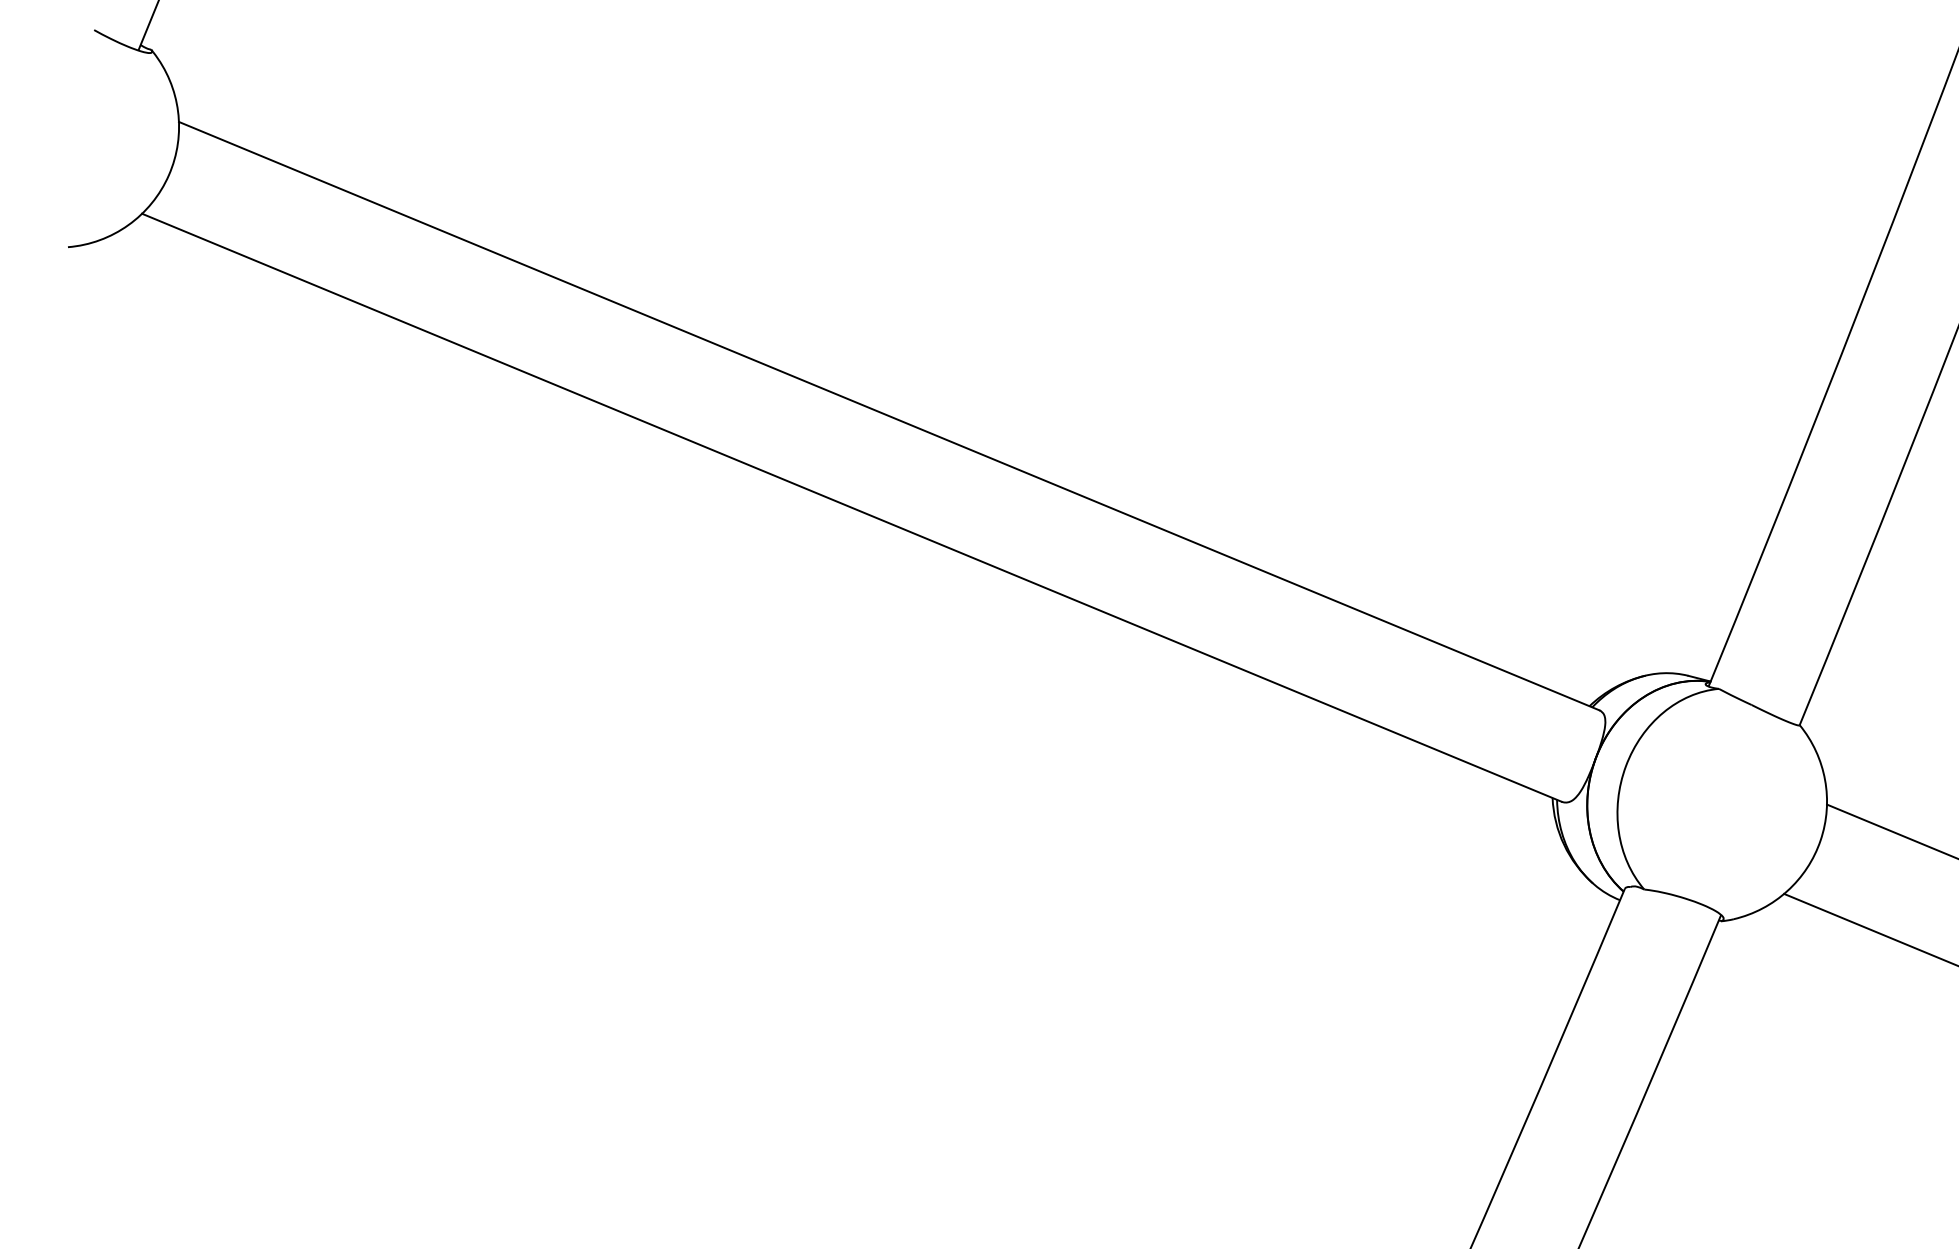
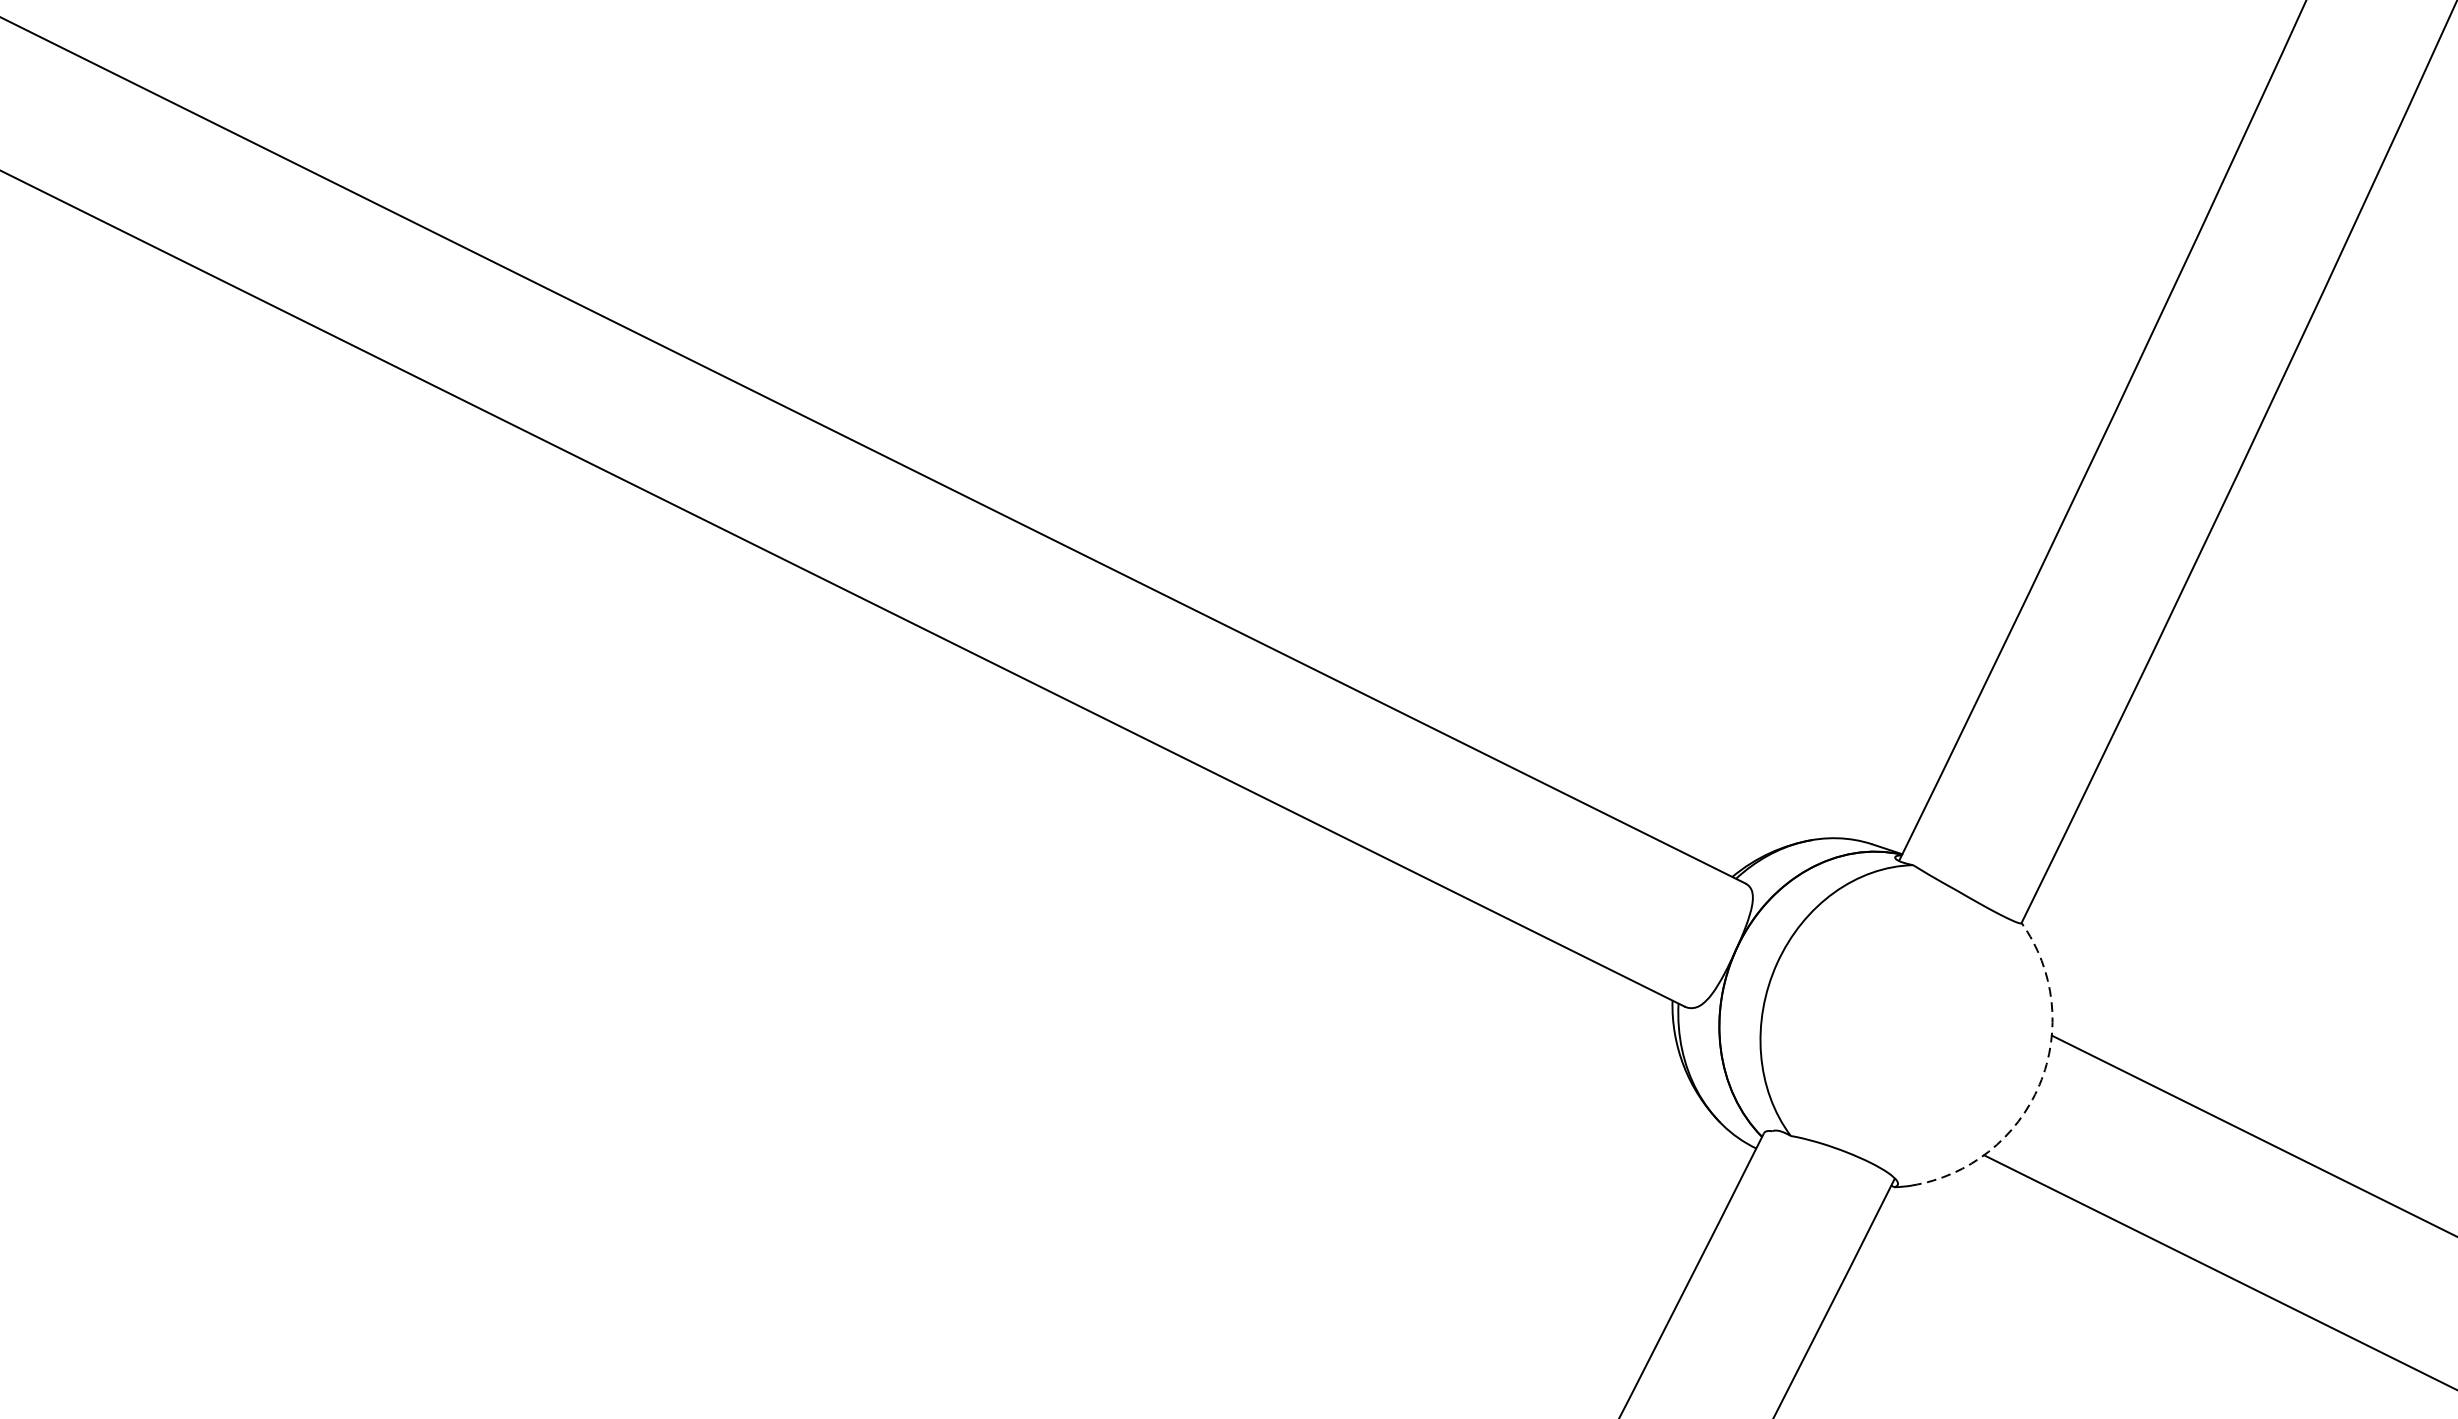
arc: (1820, 840) -> (2039, 1084), solid -> dashed

